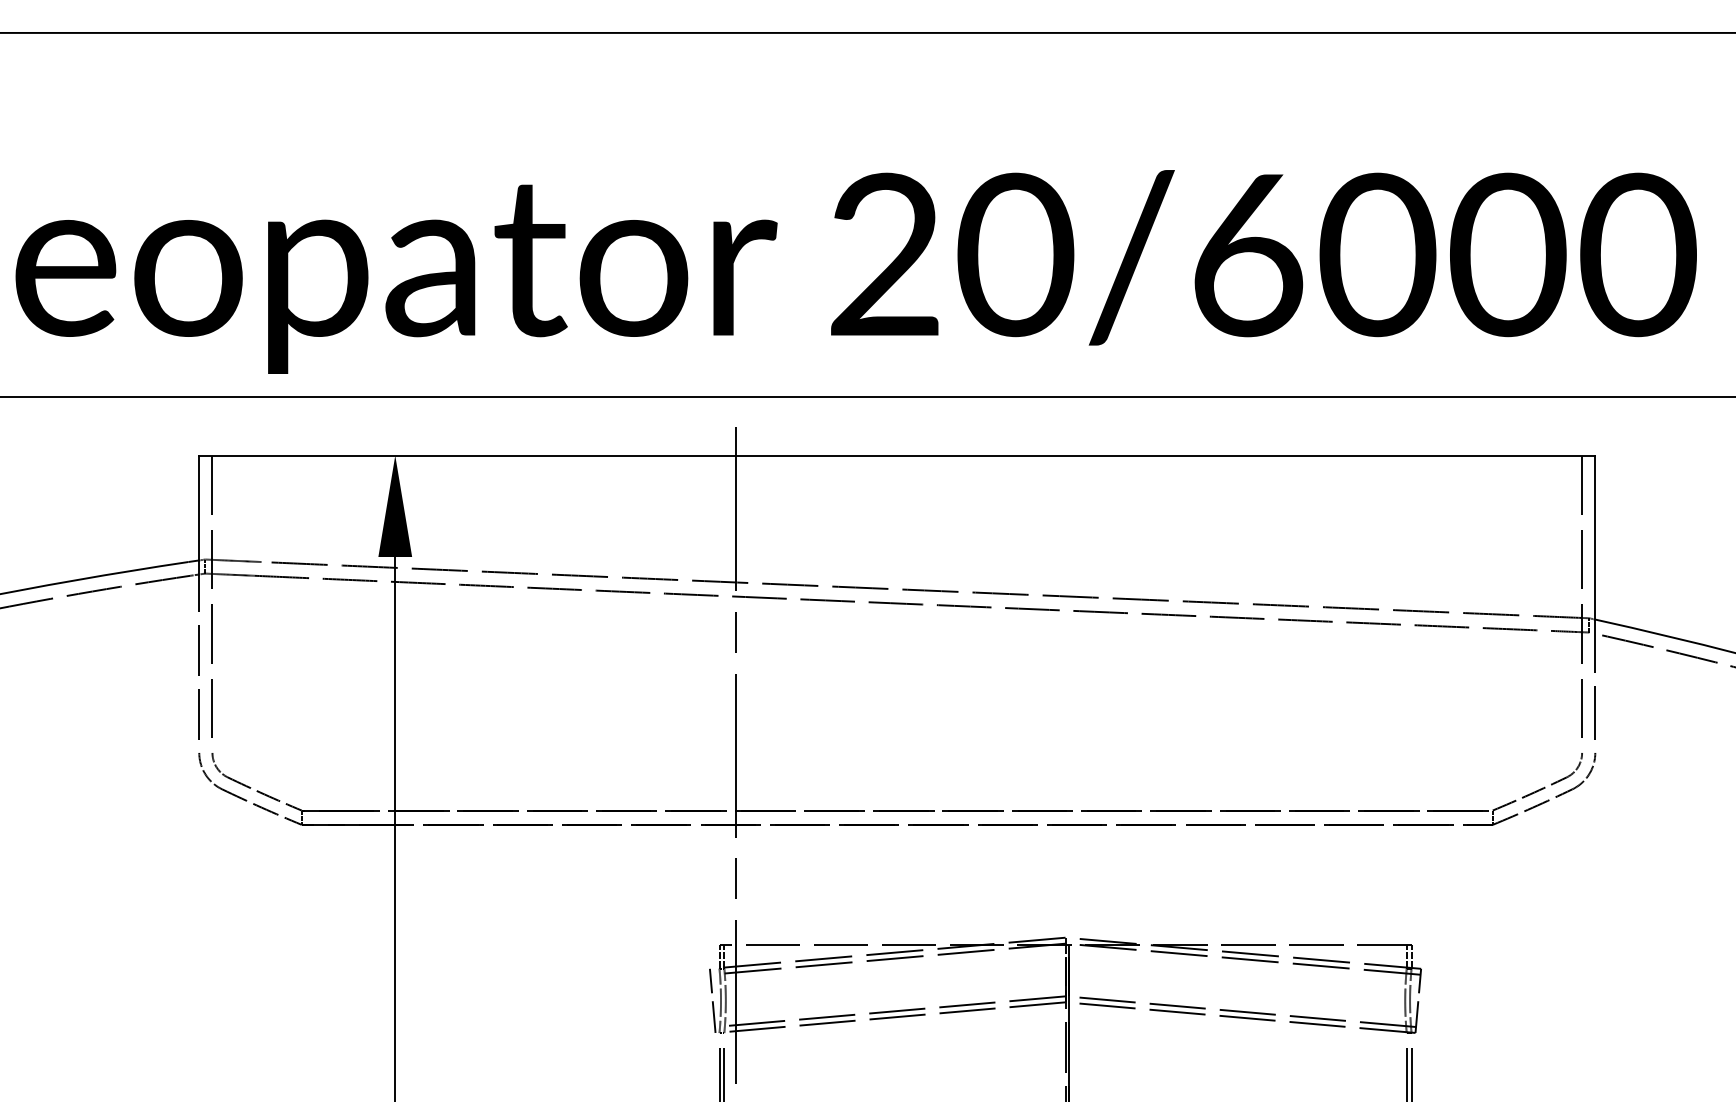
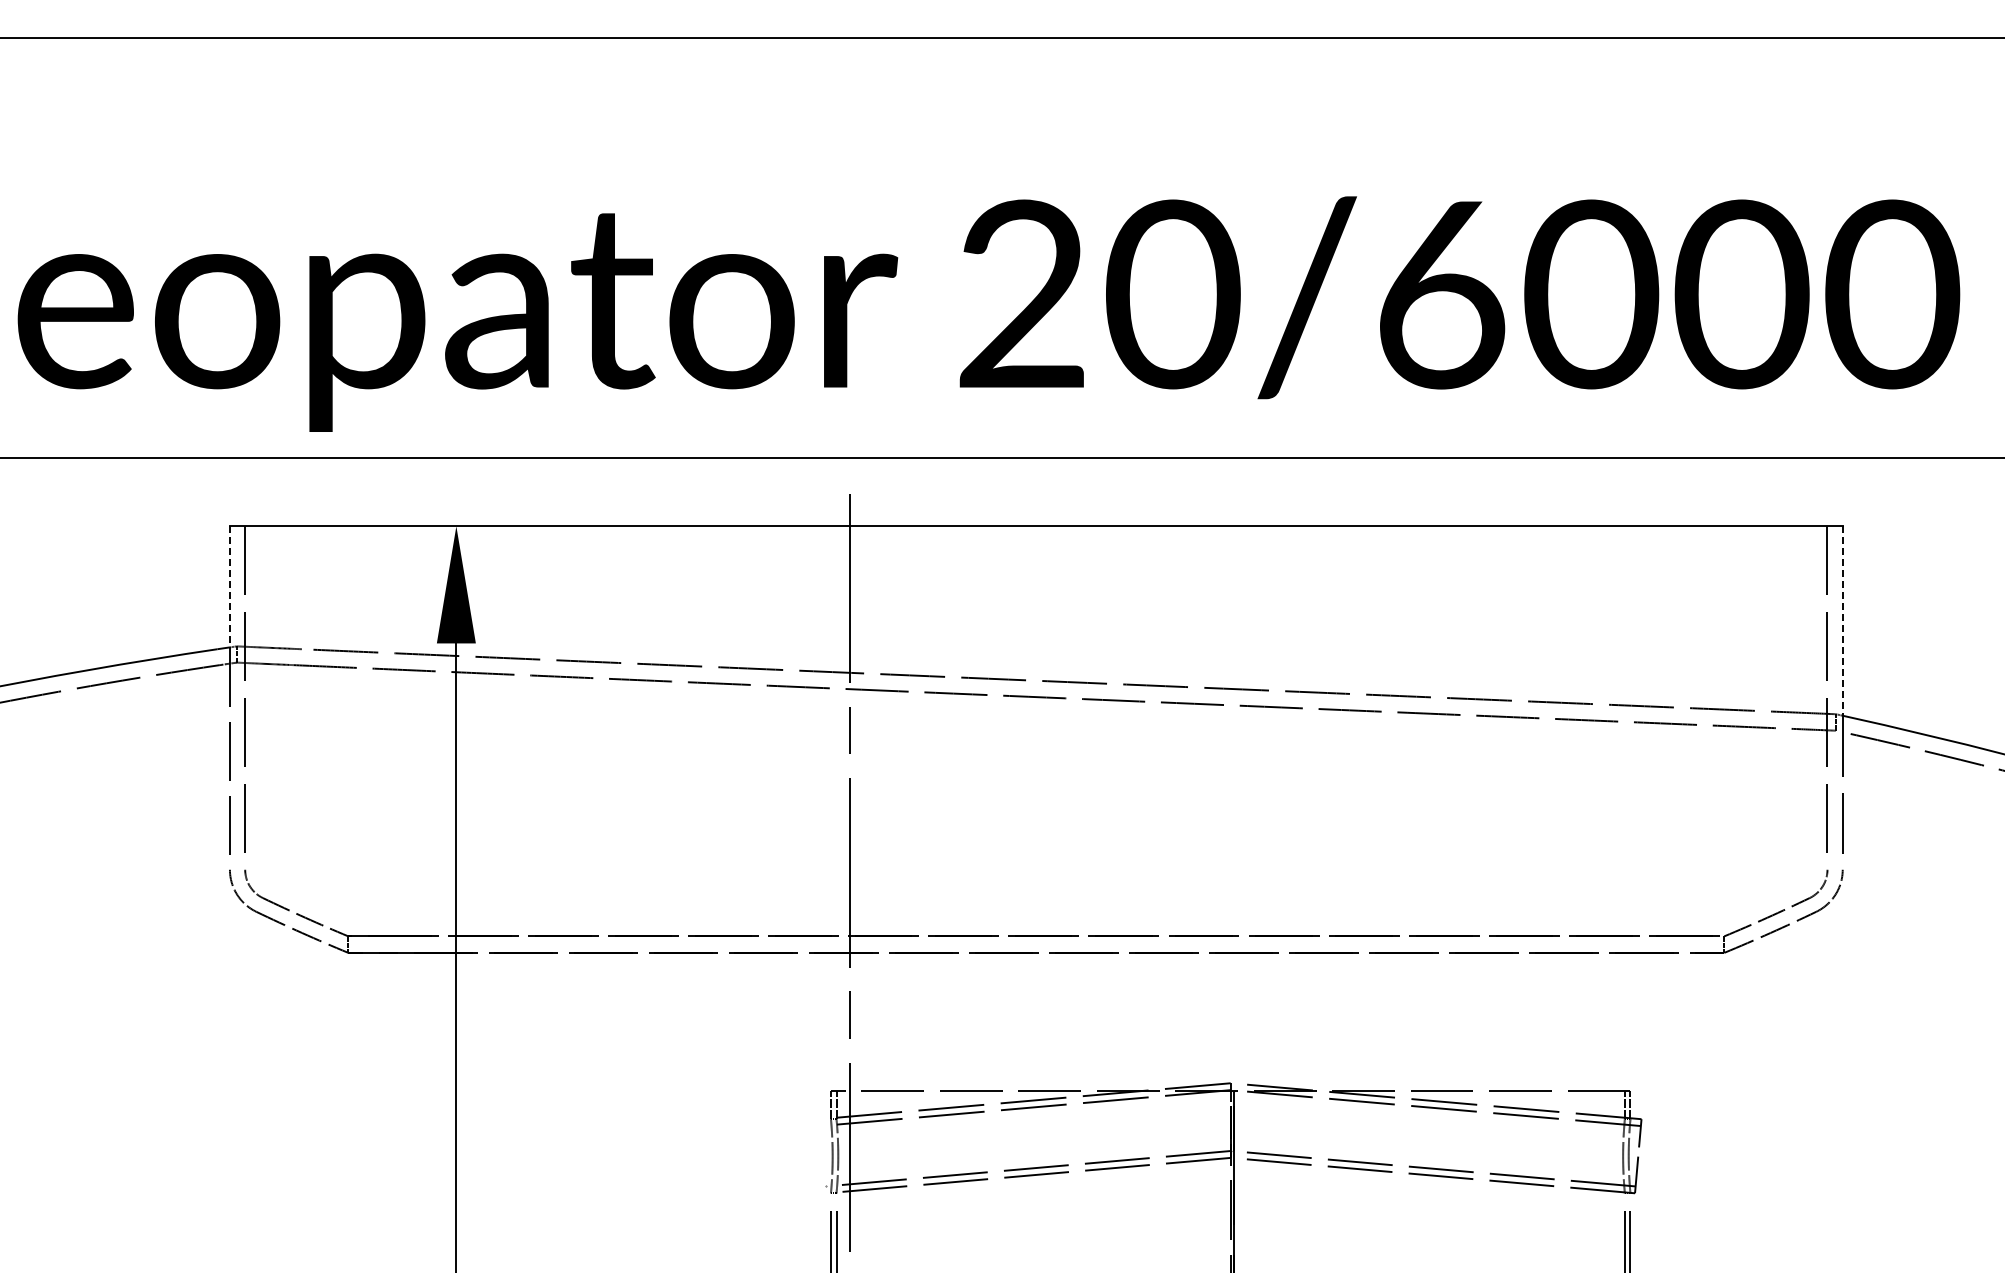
line: (198, 507) -> (229, 586), solid -> dashed
line: (1595, 538) -> (1842, 621), solid -> dashed
line: (712, 1001) -> (822, 1156), removed

